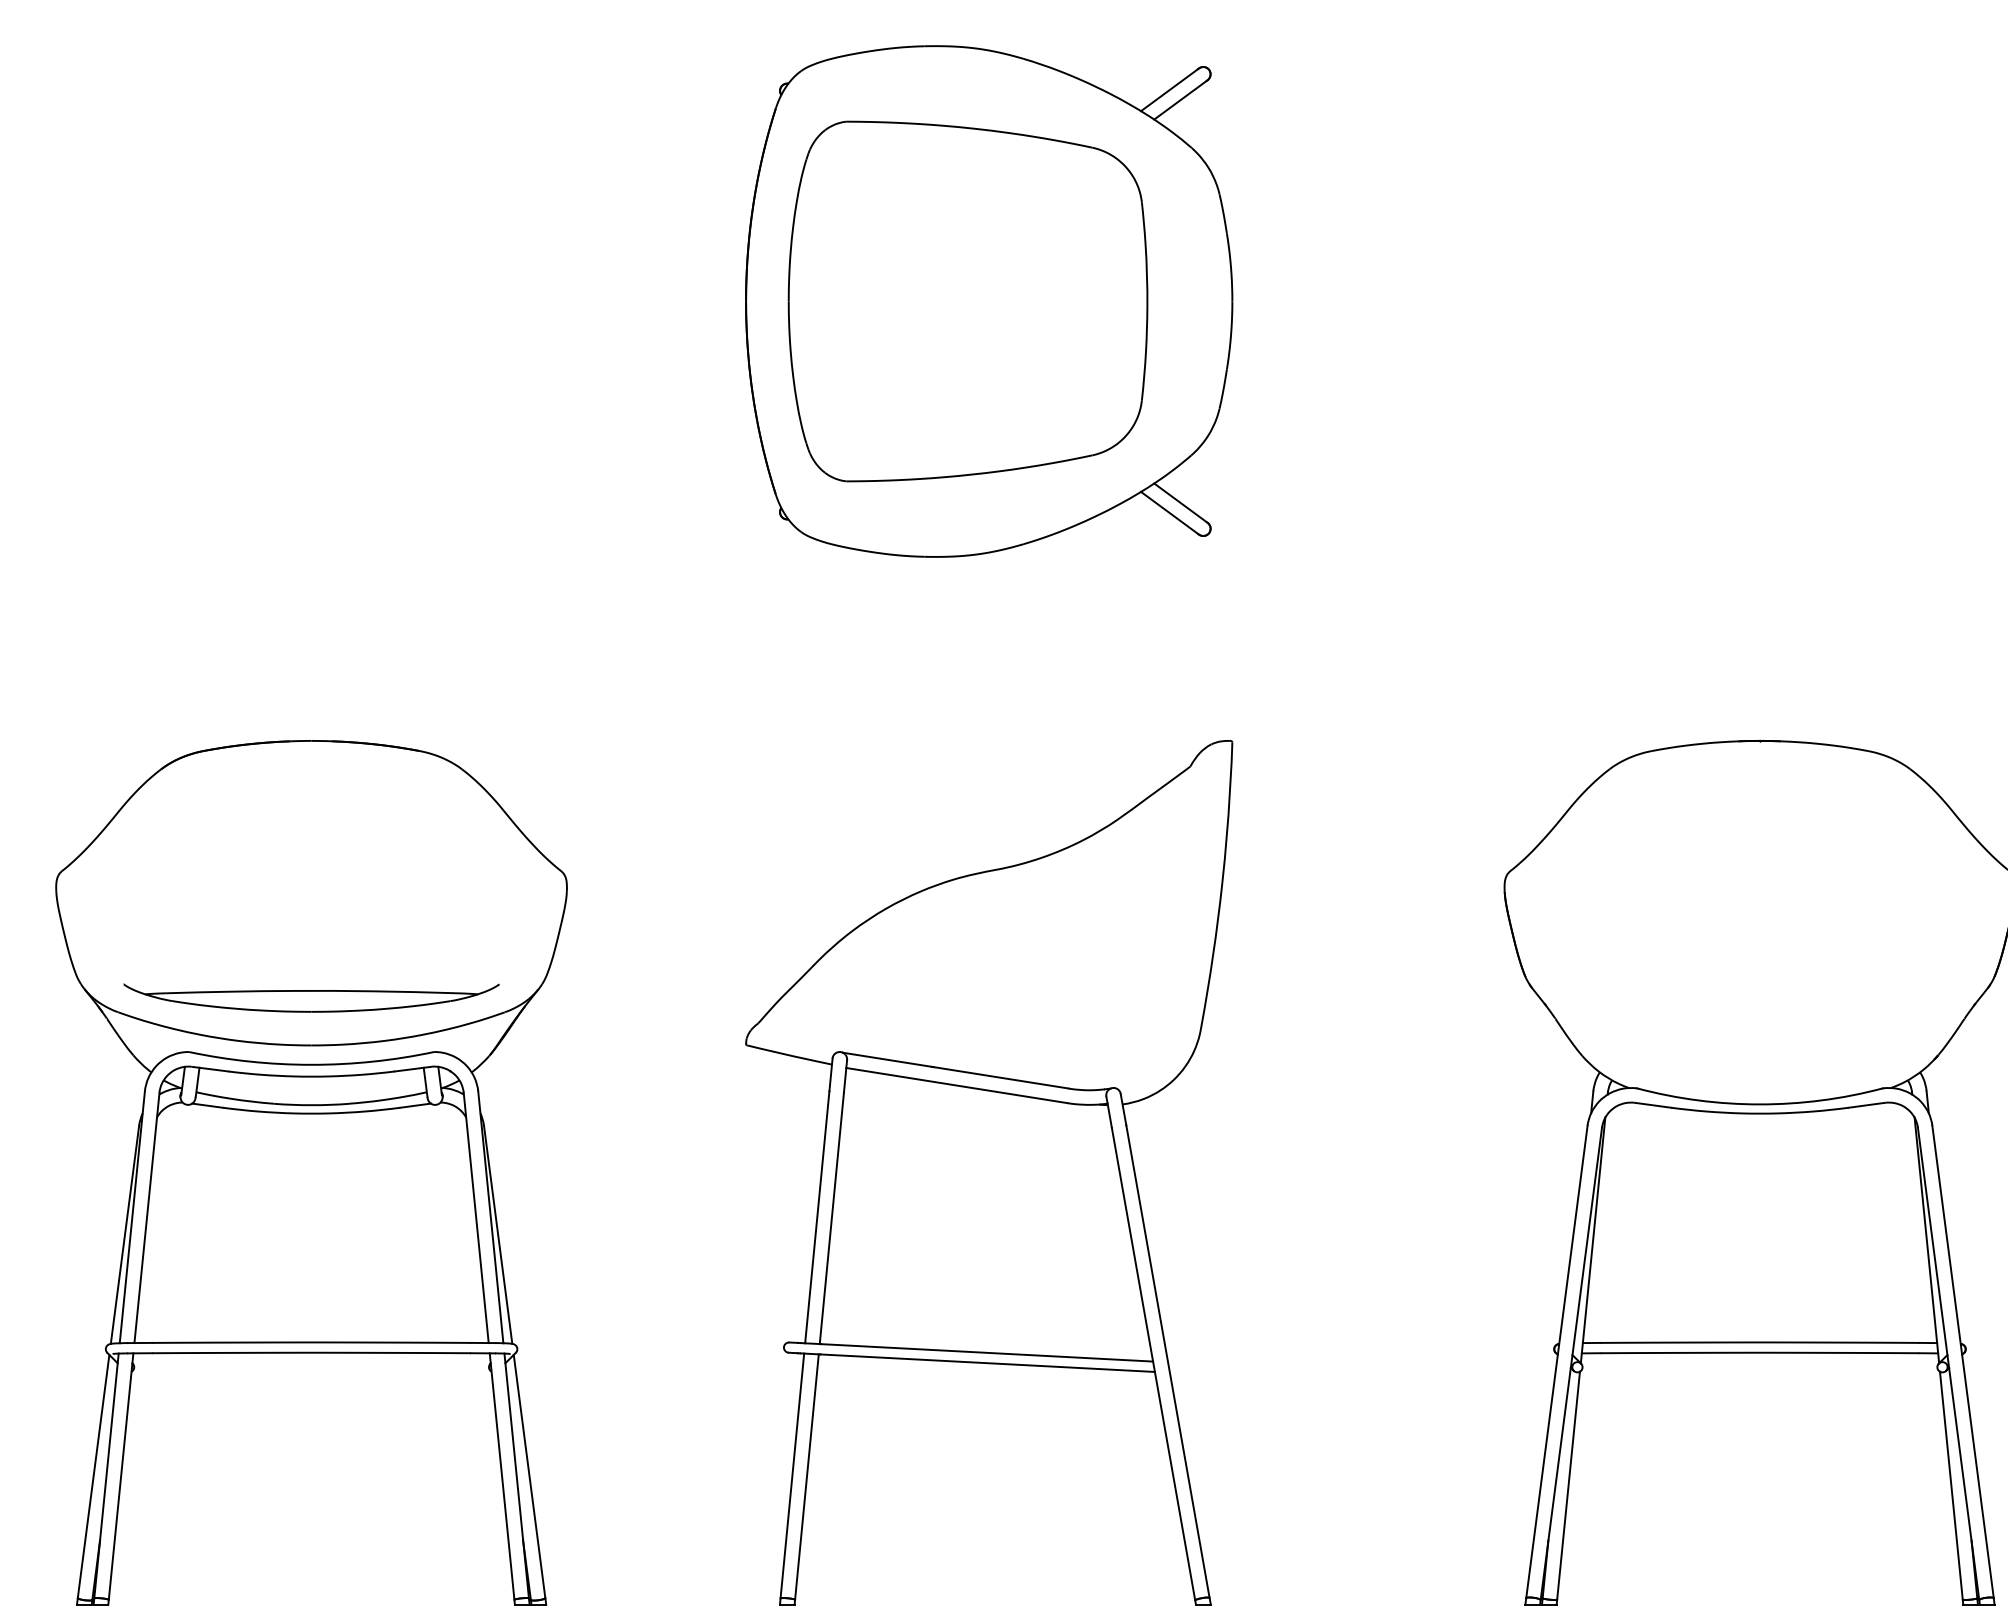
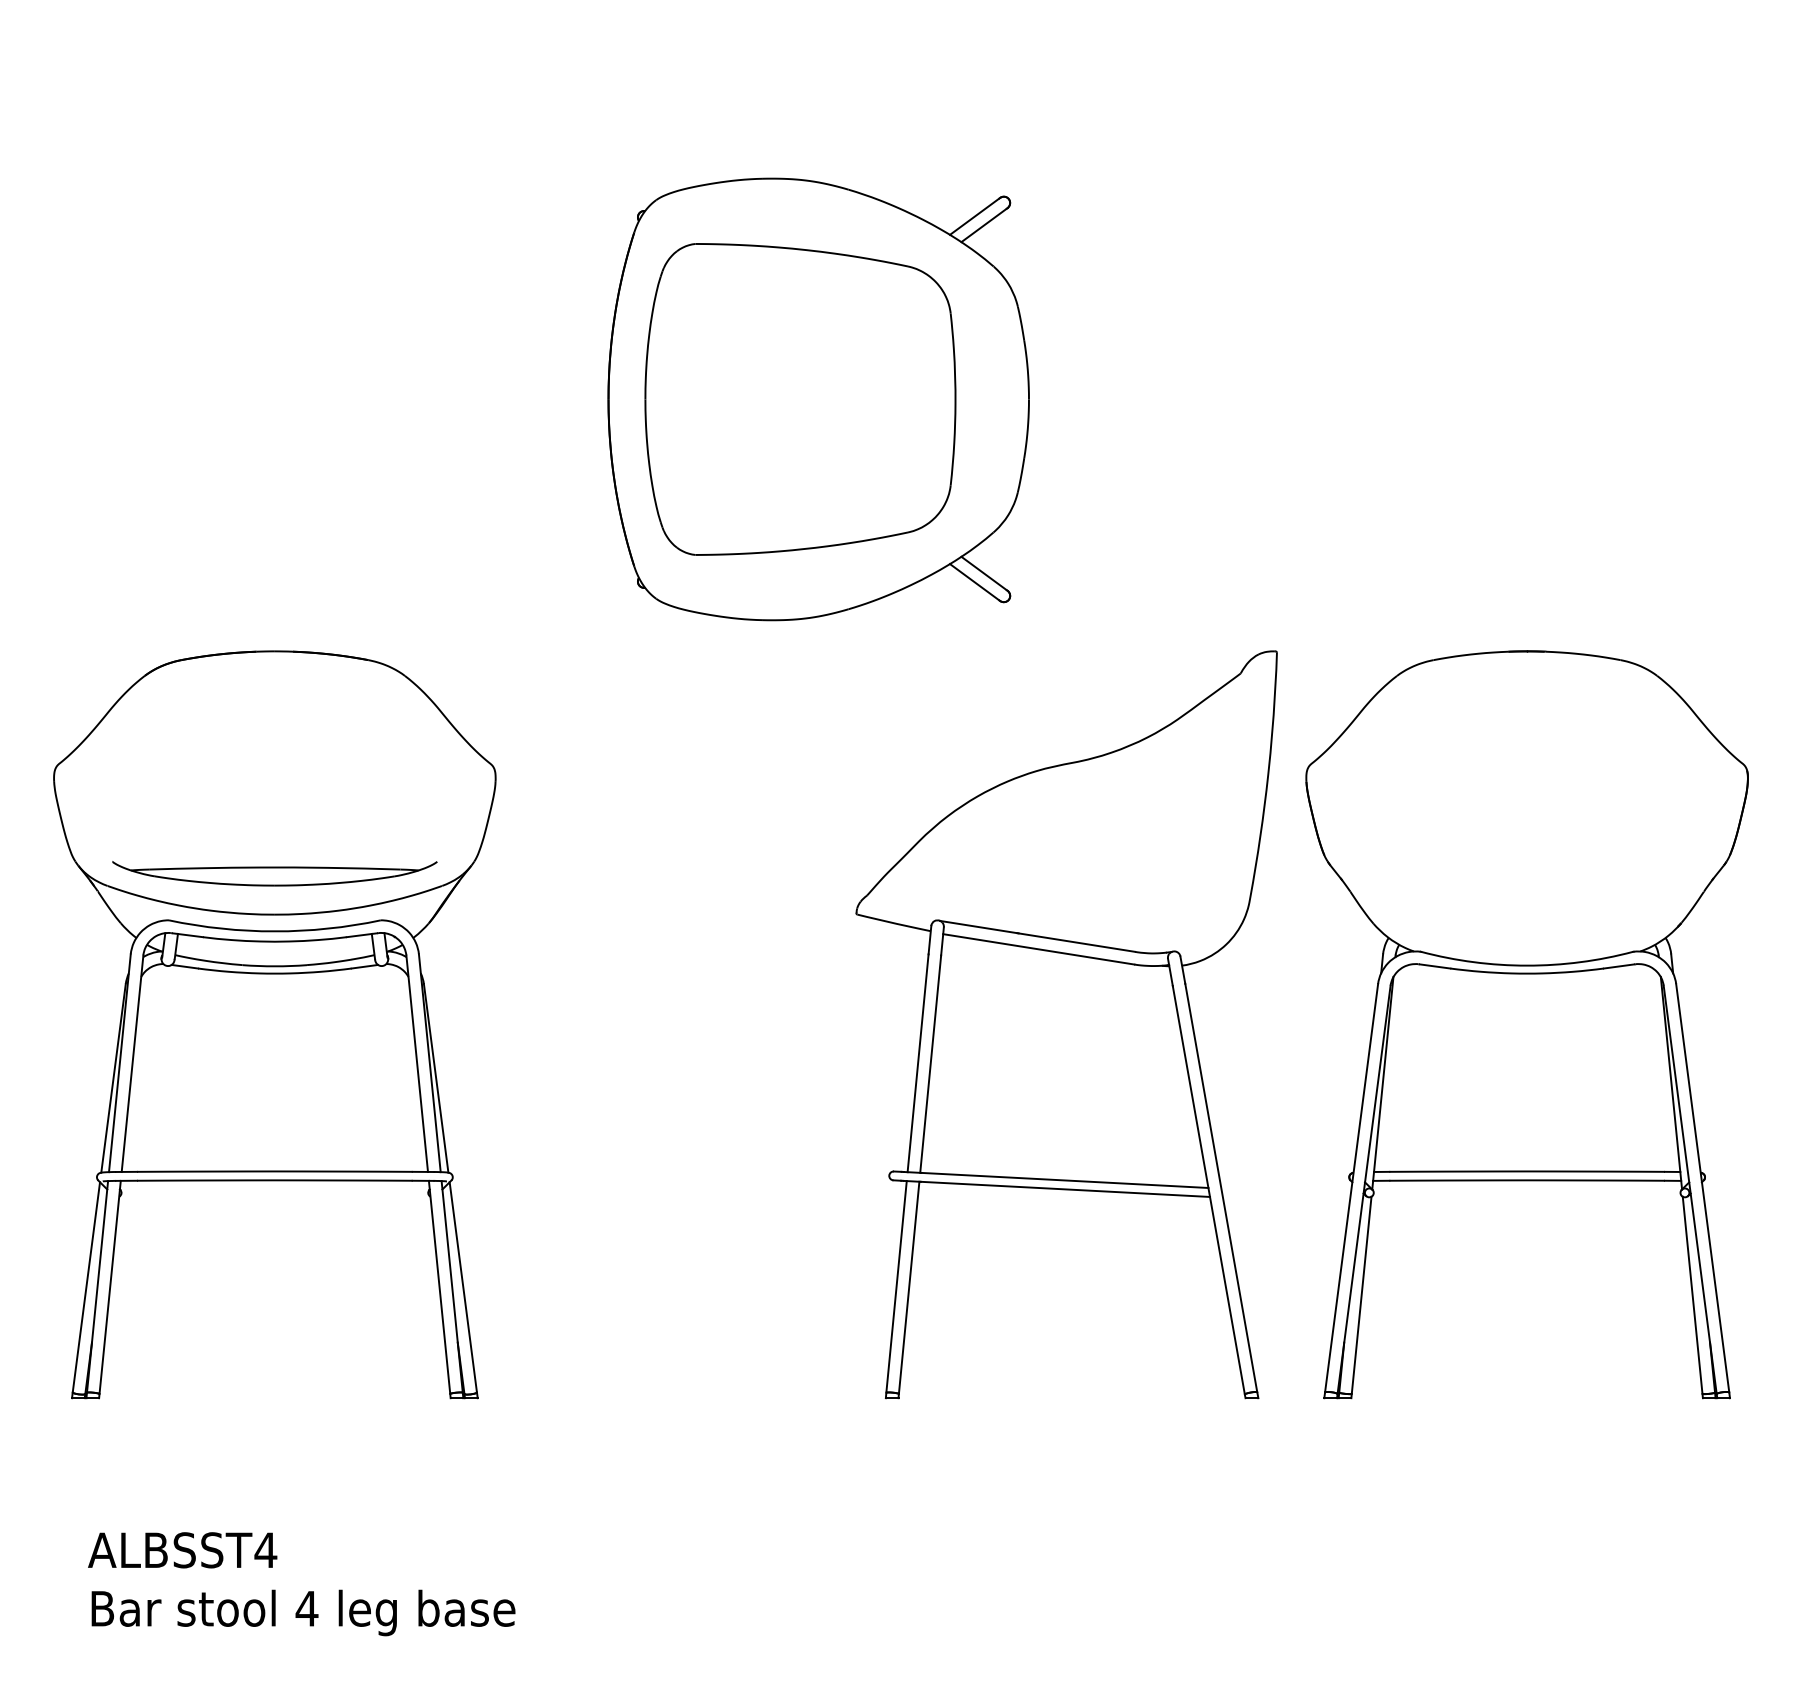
part: (988, 301) -> (818, 399), moved
part: (988, 1172) -> (1066, 1024), moved

